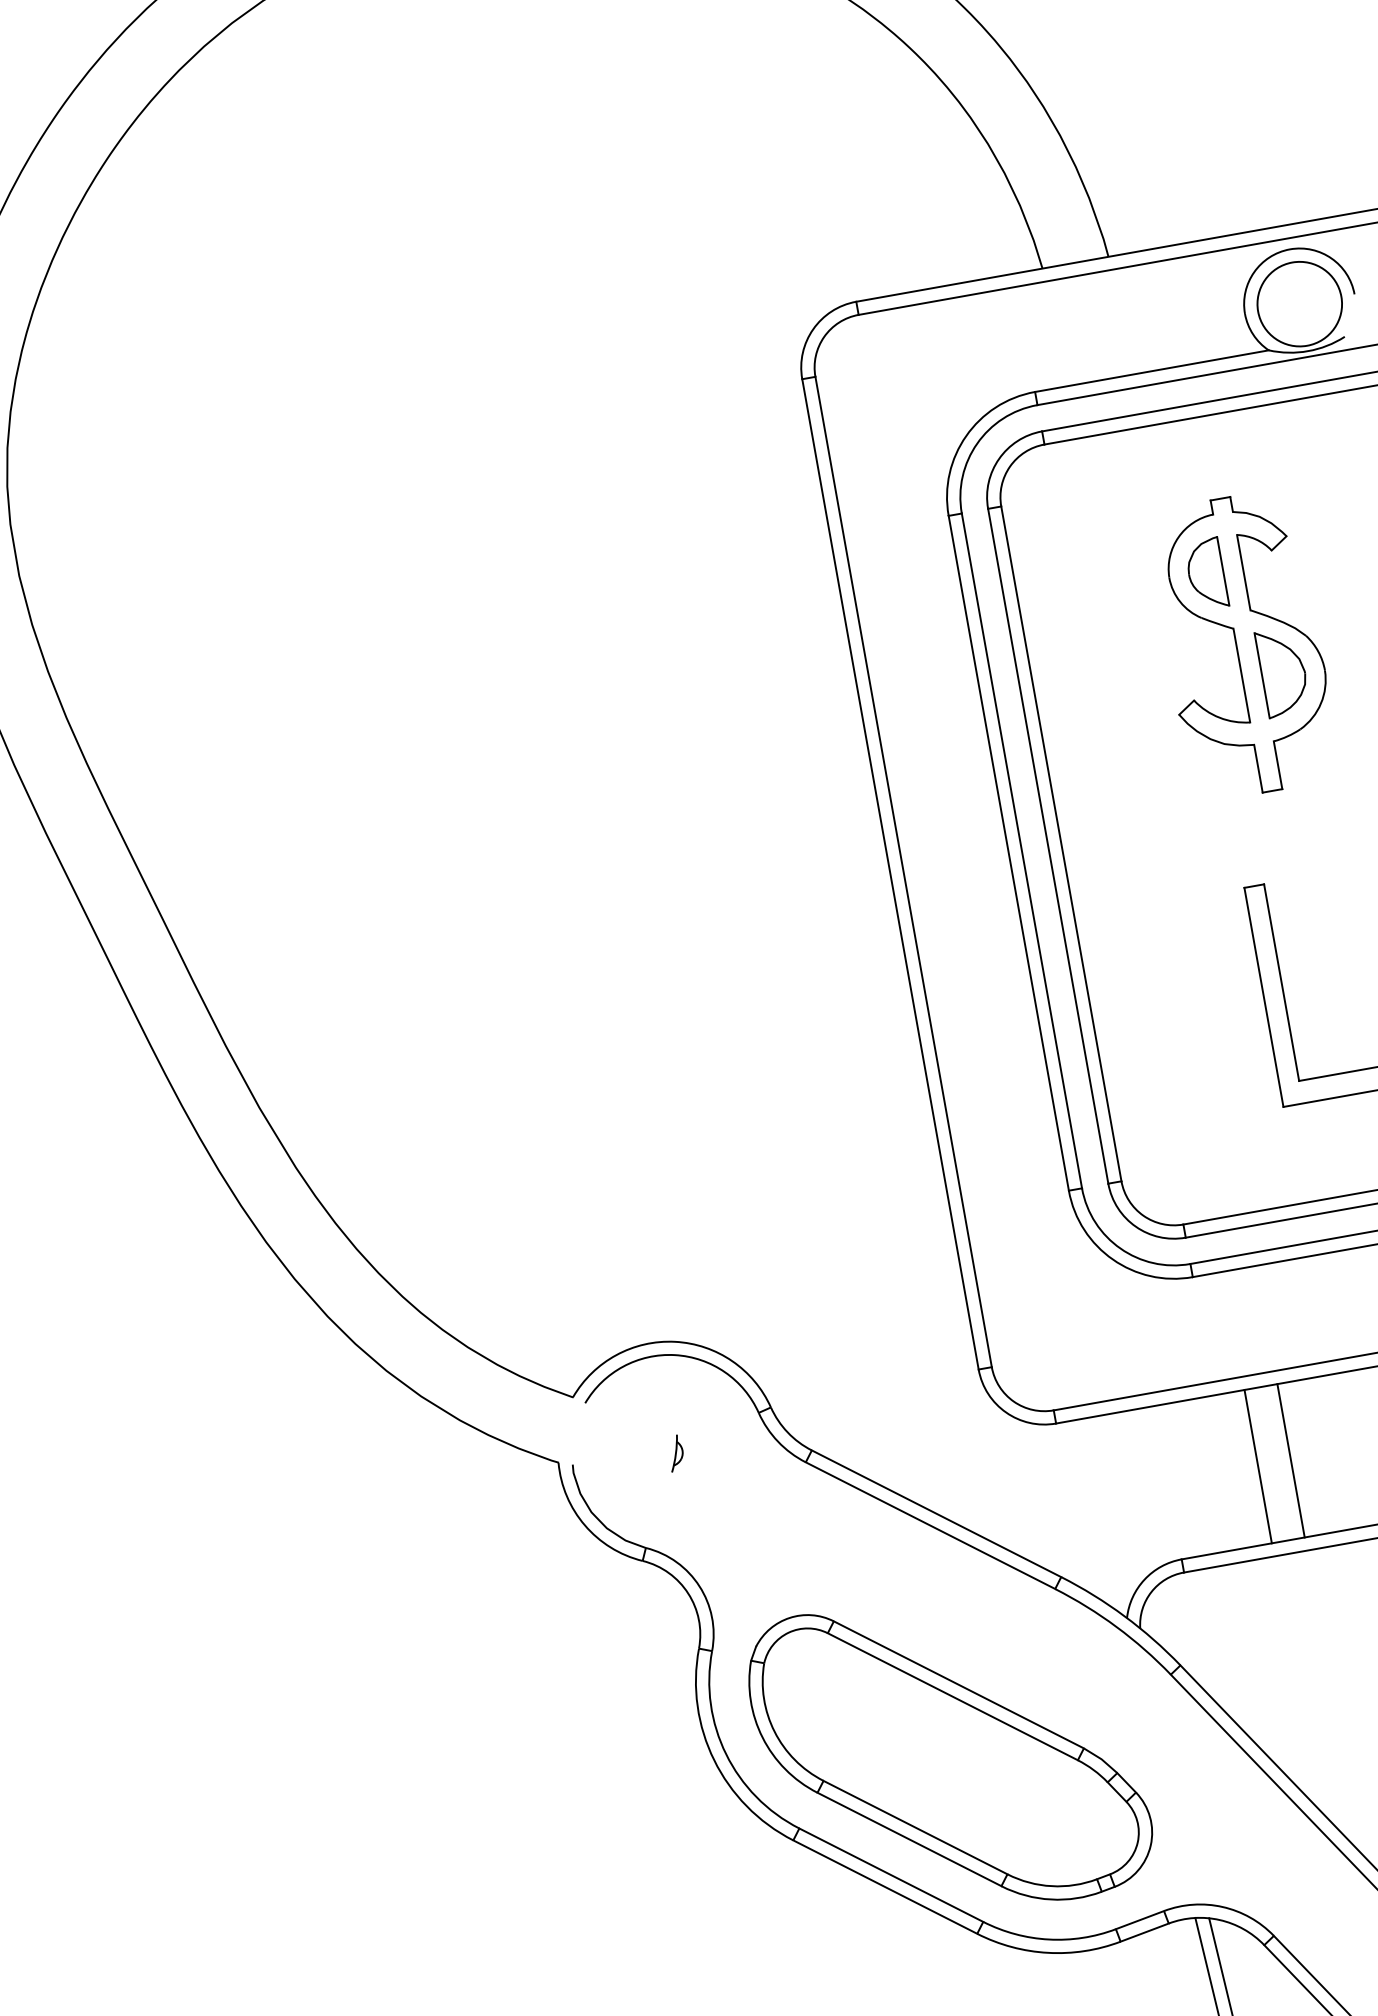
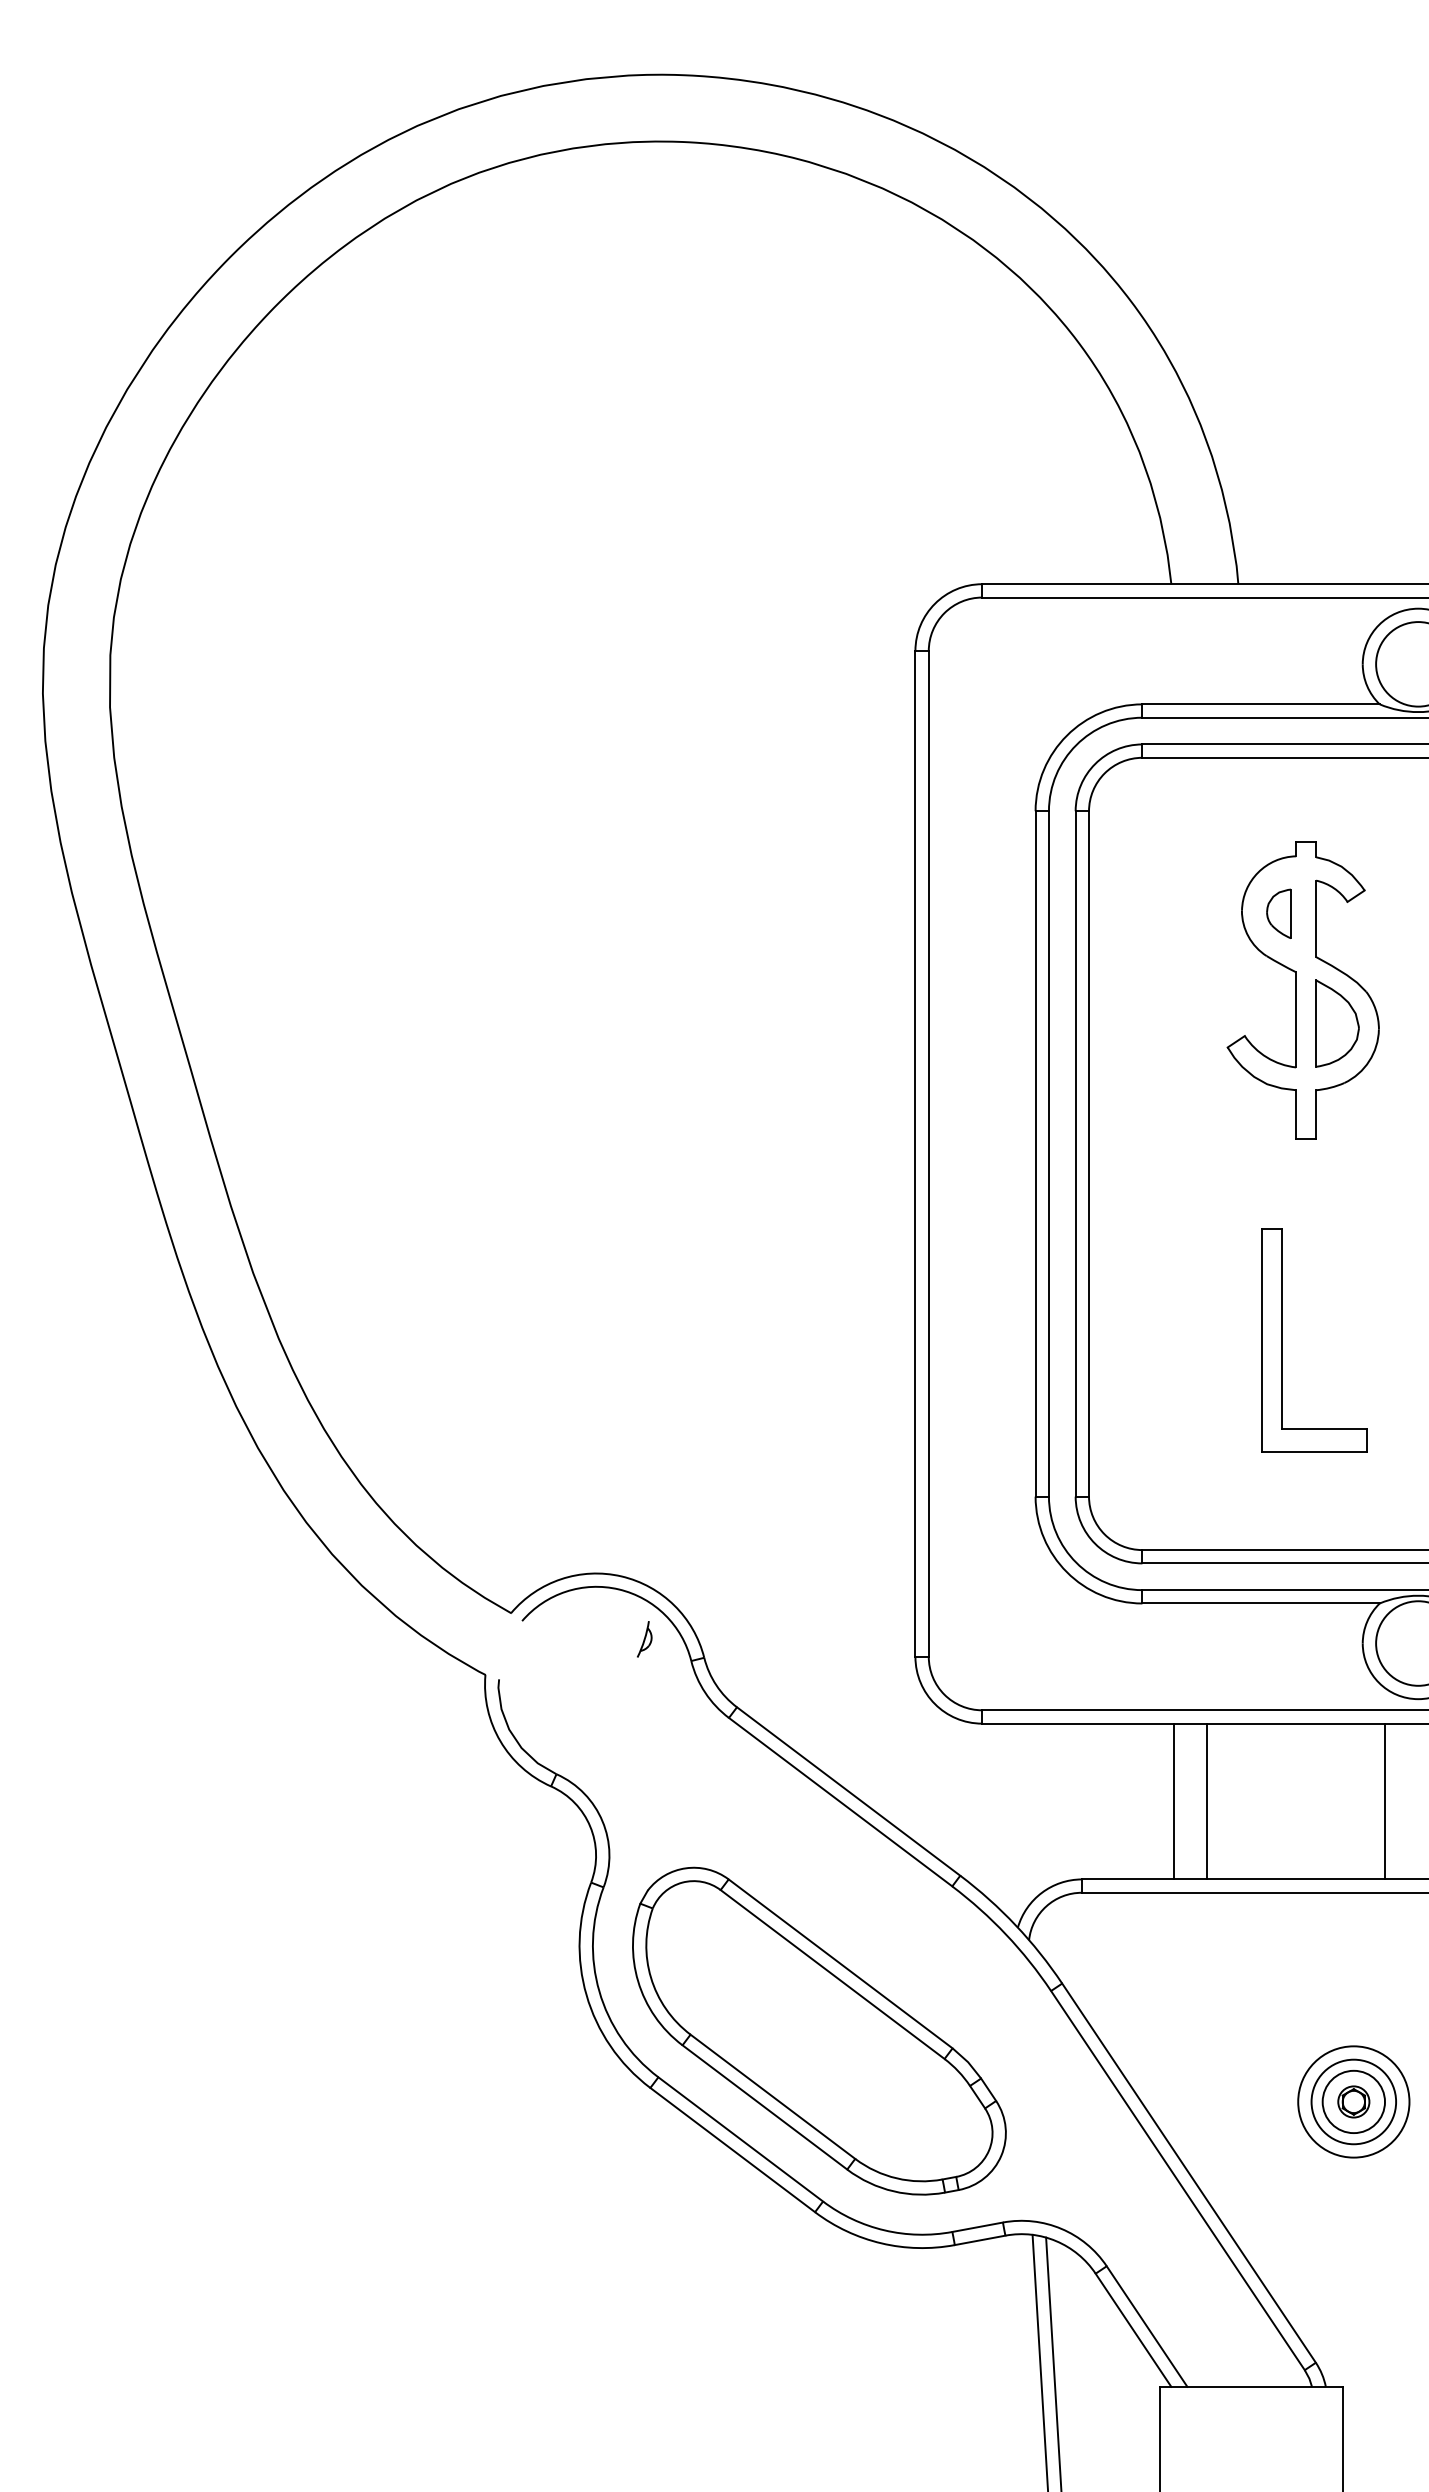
part: (1205, 573) -> (1278, 913), size x0.7
part: (675, 1453) -> (644, 1639), moved

